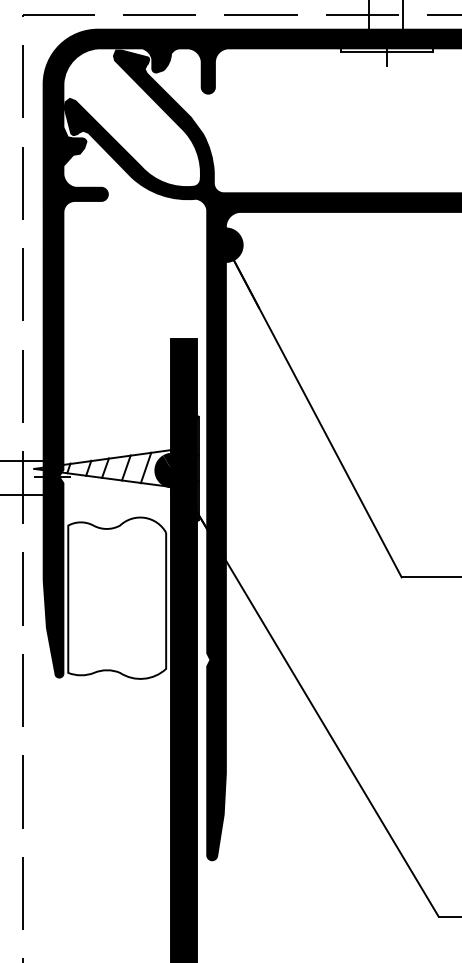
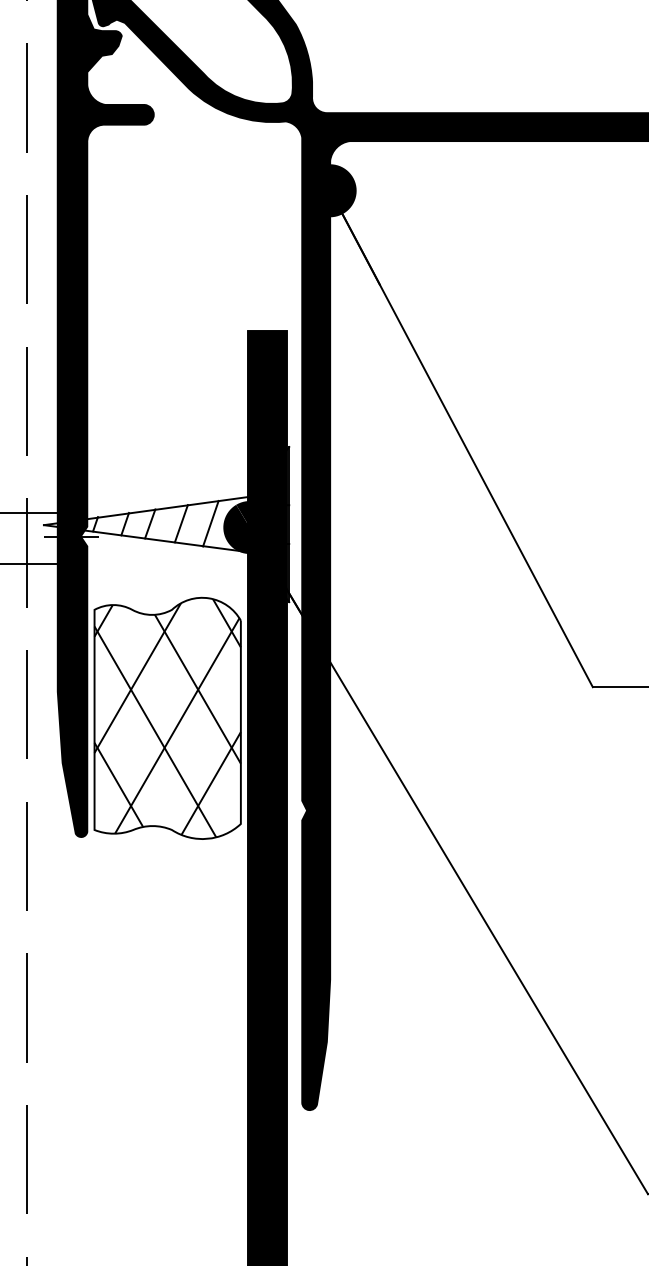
hatch: (117, 597) -> (168, 717), added

